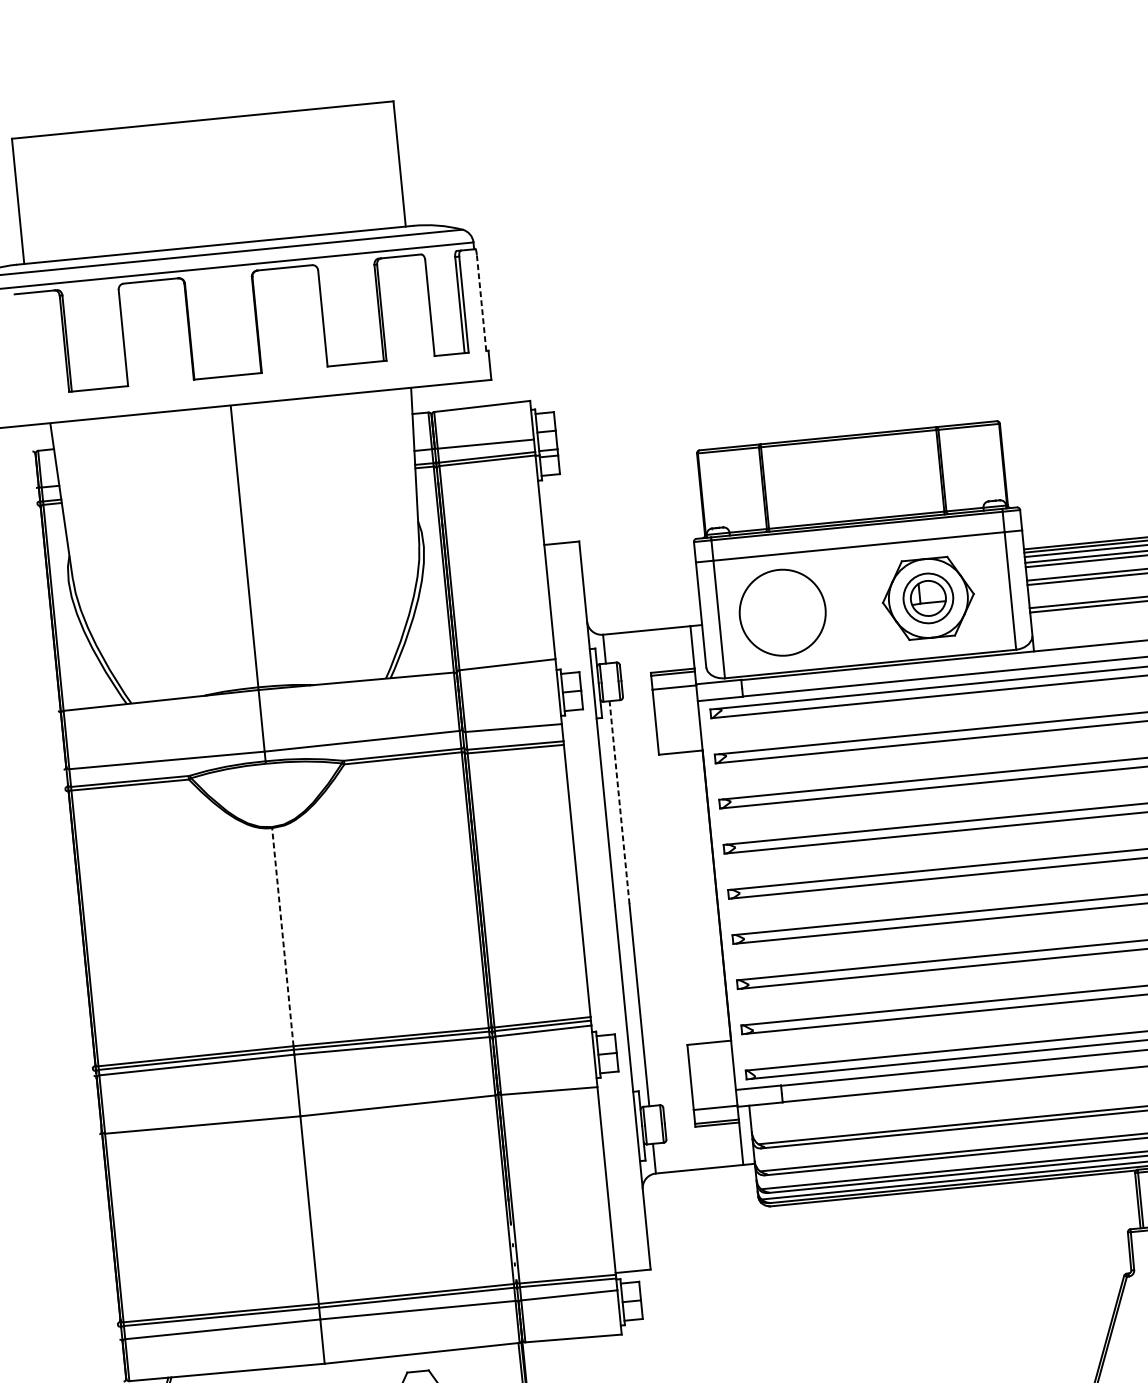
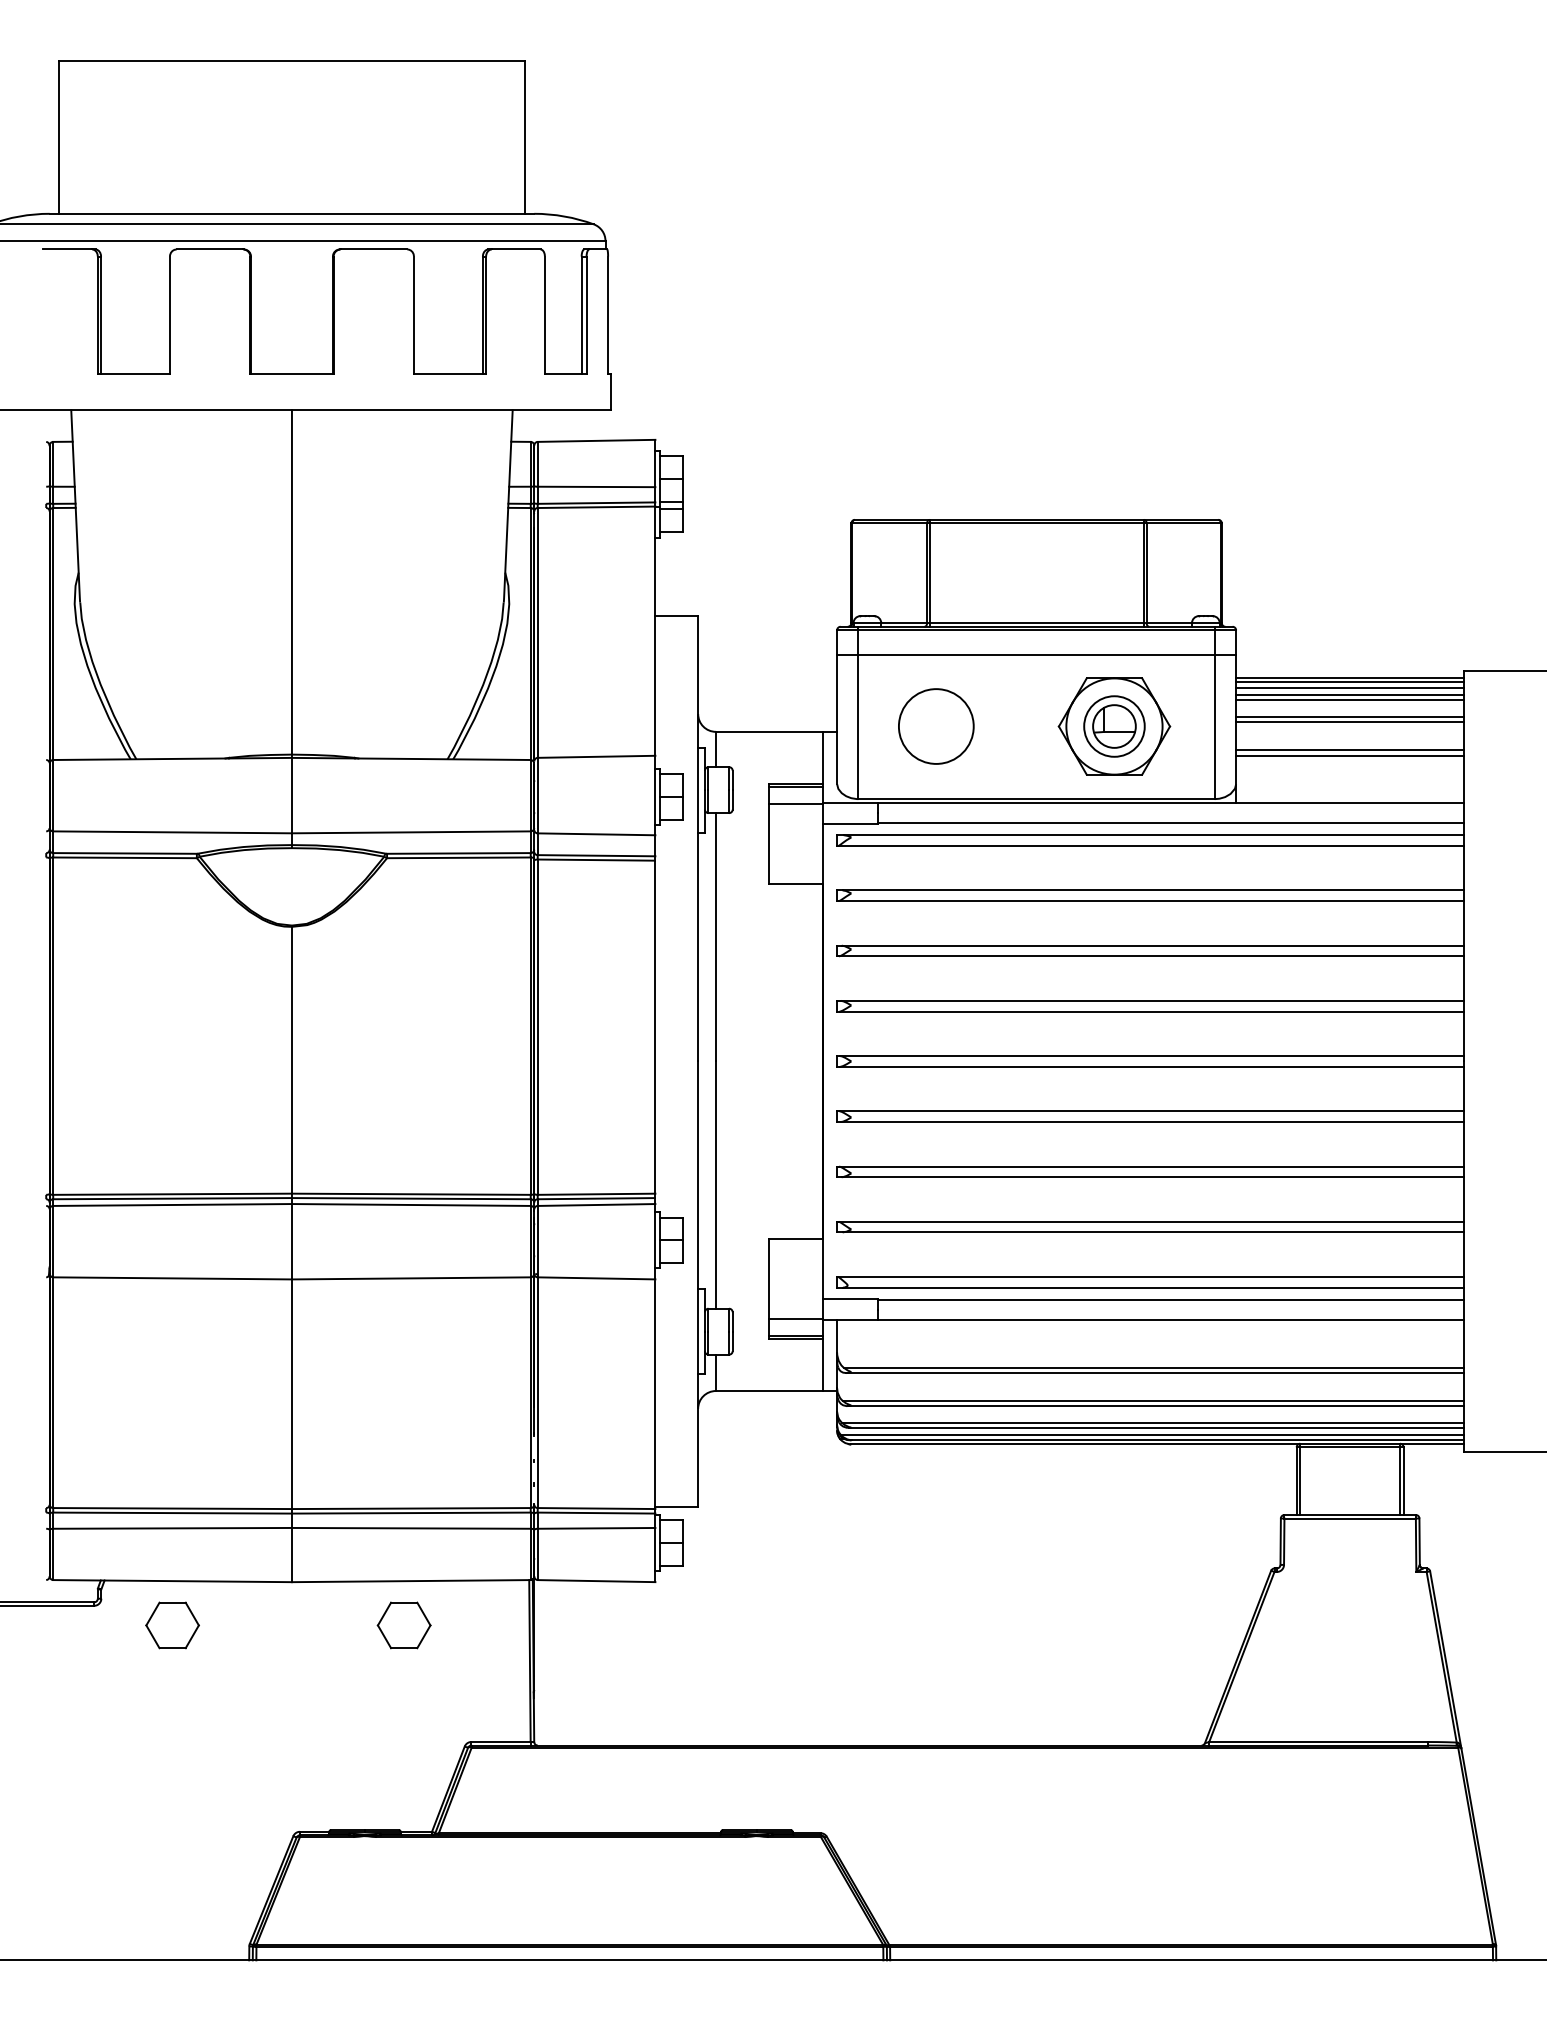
line: (481, 303) -> (608, 315), dashed -> solid
circle: (782, 612) -> (936, 726), size x0.71
line: (619, 802) -> (715, 936), dashed -> solid
line: (282, 936) -> (291, 1059), dashed -> solid

